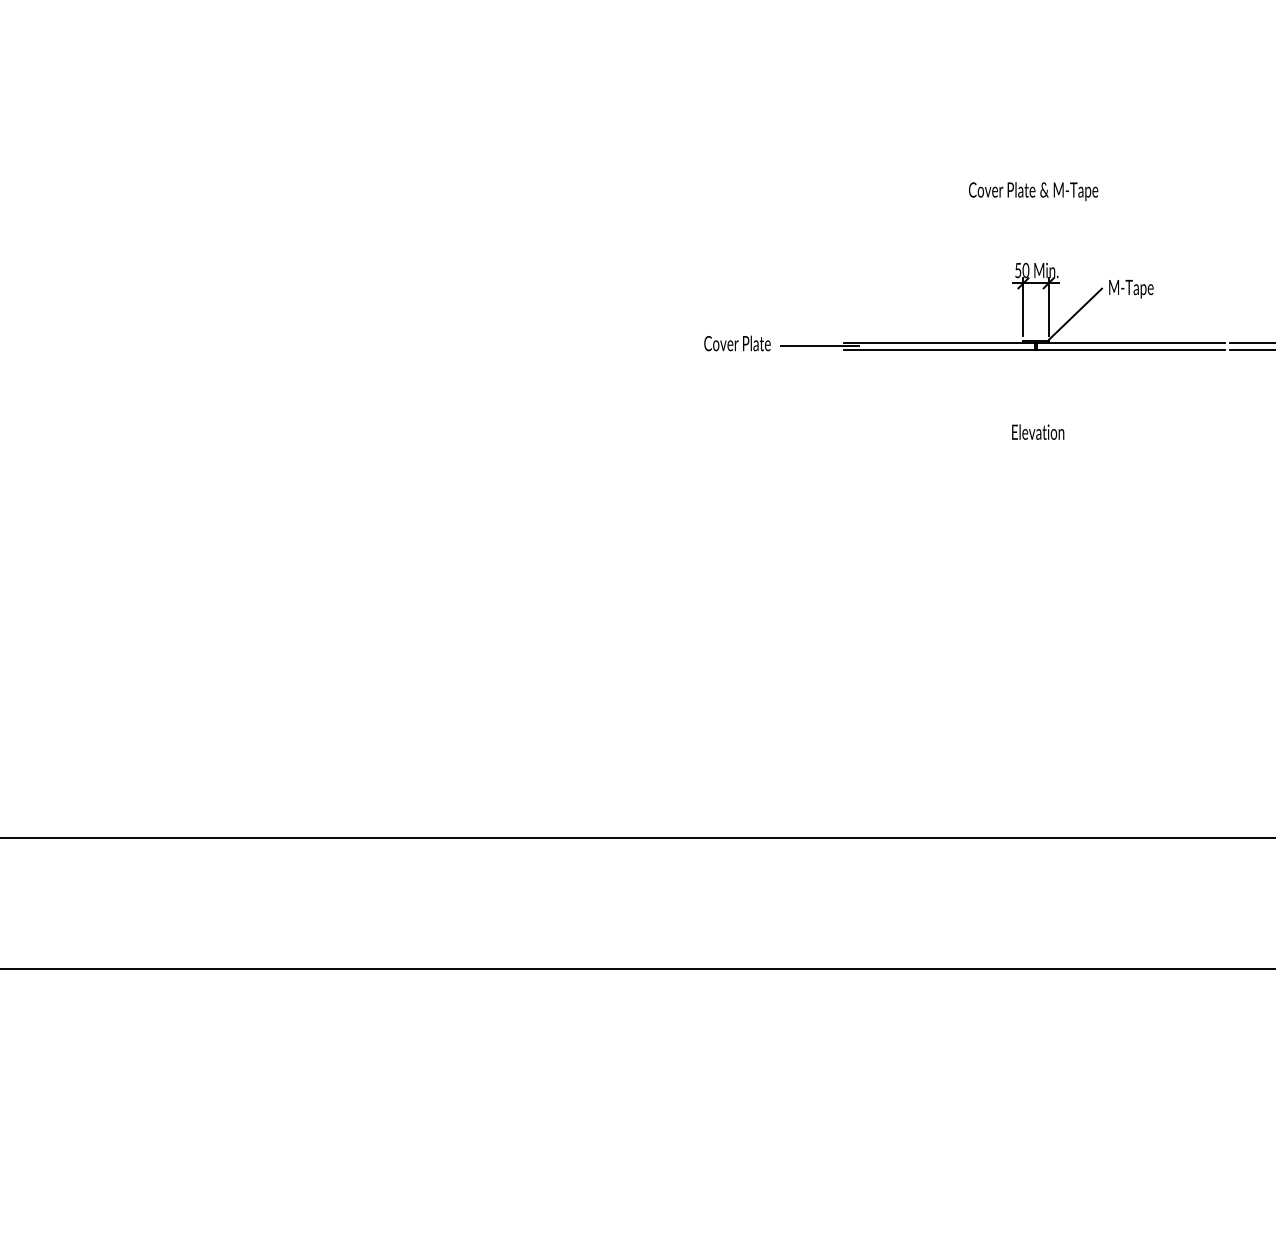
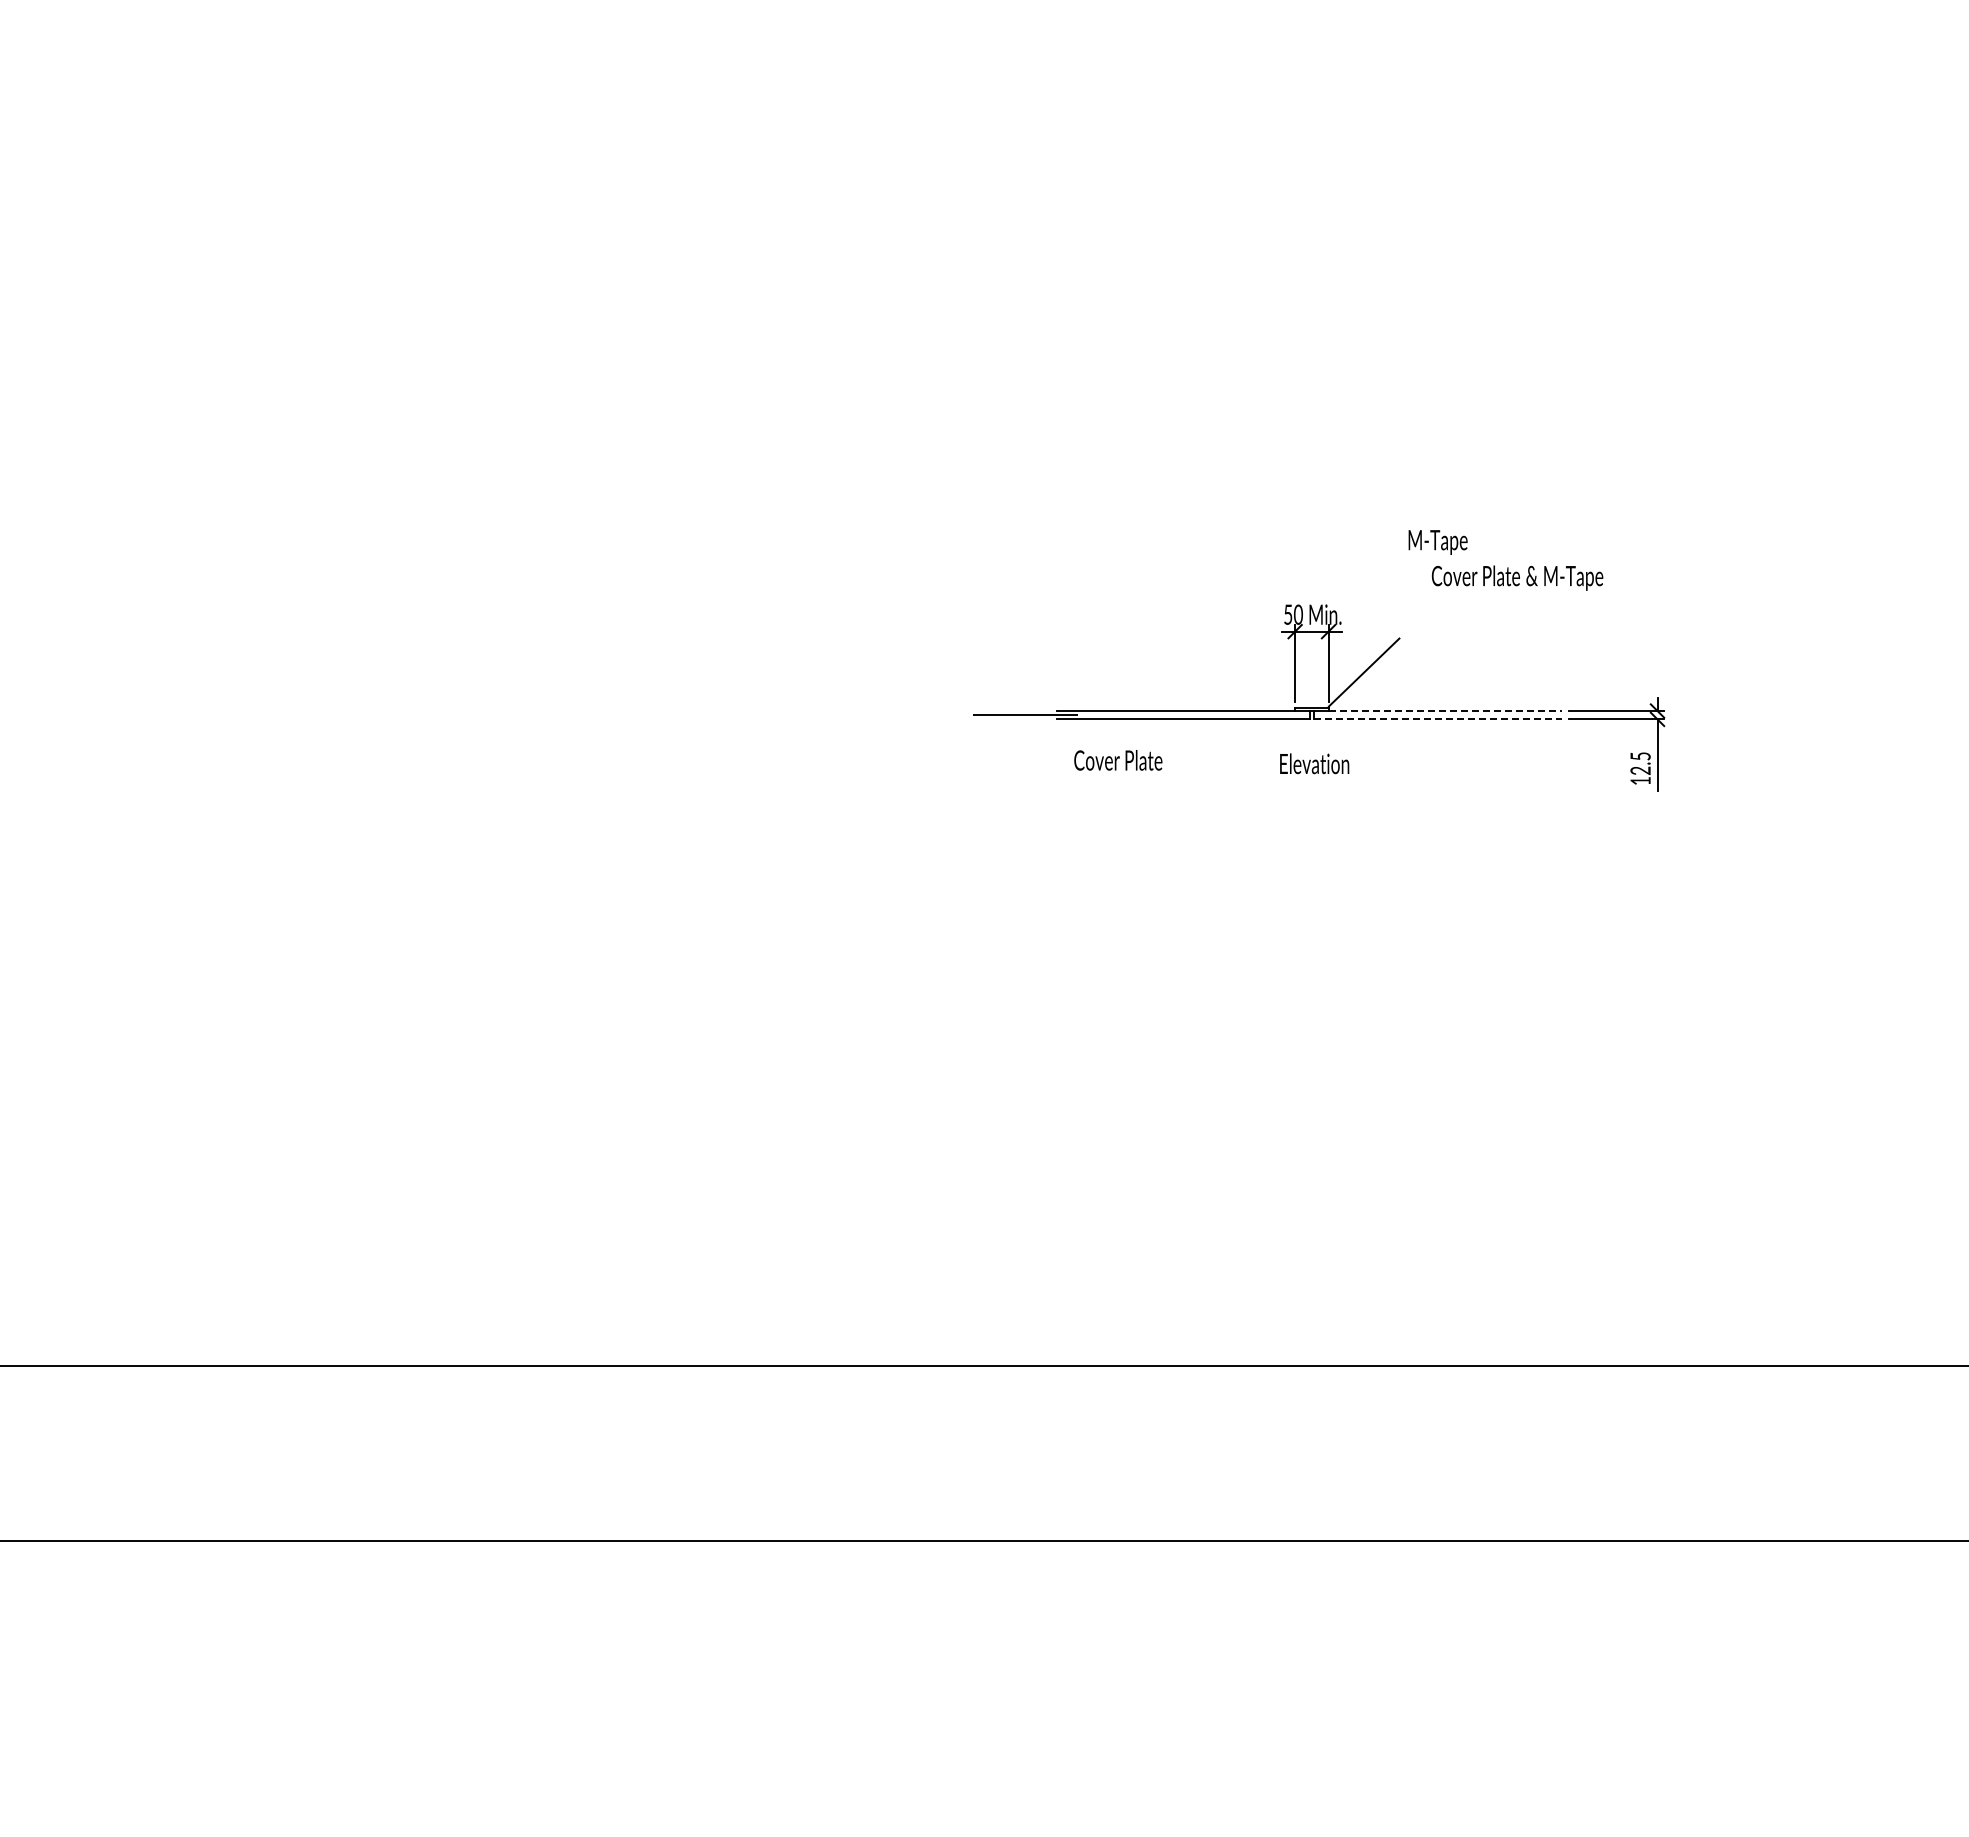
text: (1033, 191) -> (1517, 577), moved
text: (1130, 289) -> (1437, 542), moved
text: (737, 343) -> (1118, 760), moved
line: (1136, 343) -> (1445, 711), solid -> dashed
line: (1131, 349) -> (1438, 719), solid -> dashed
text: (1038, 431) -> (1314, 763), moved

